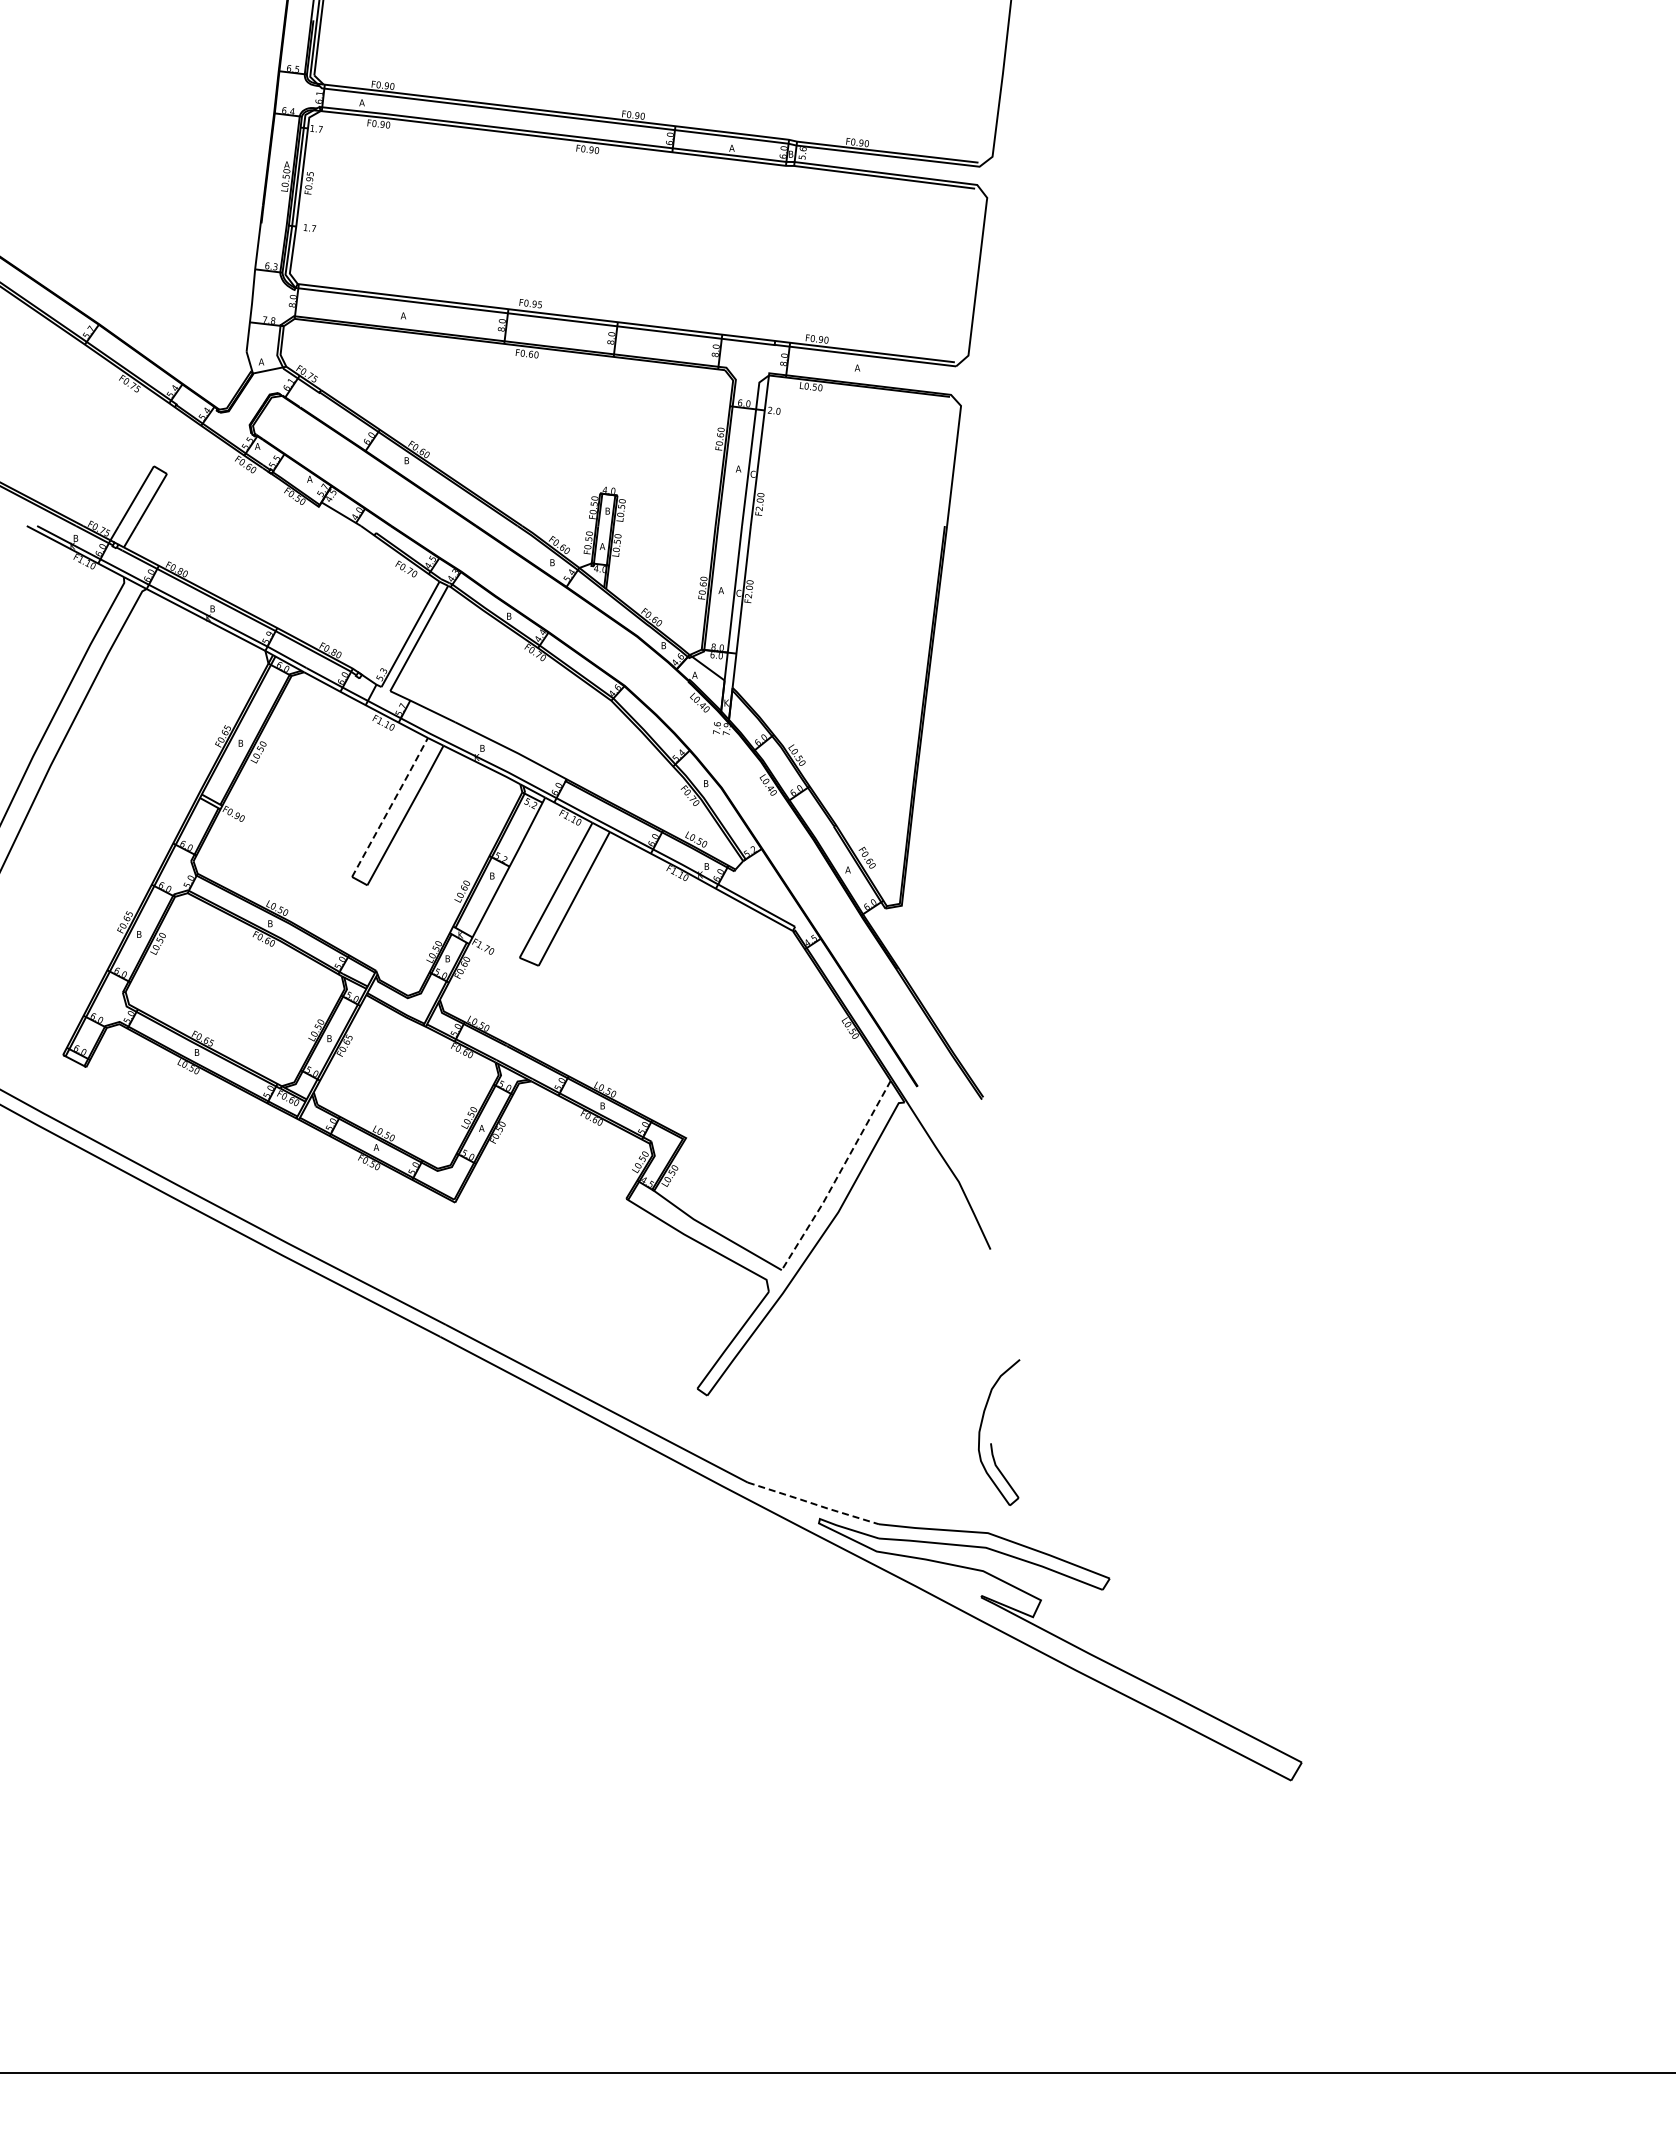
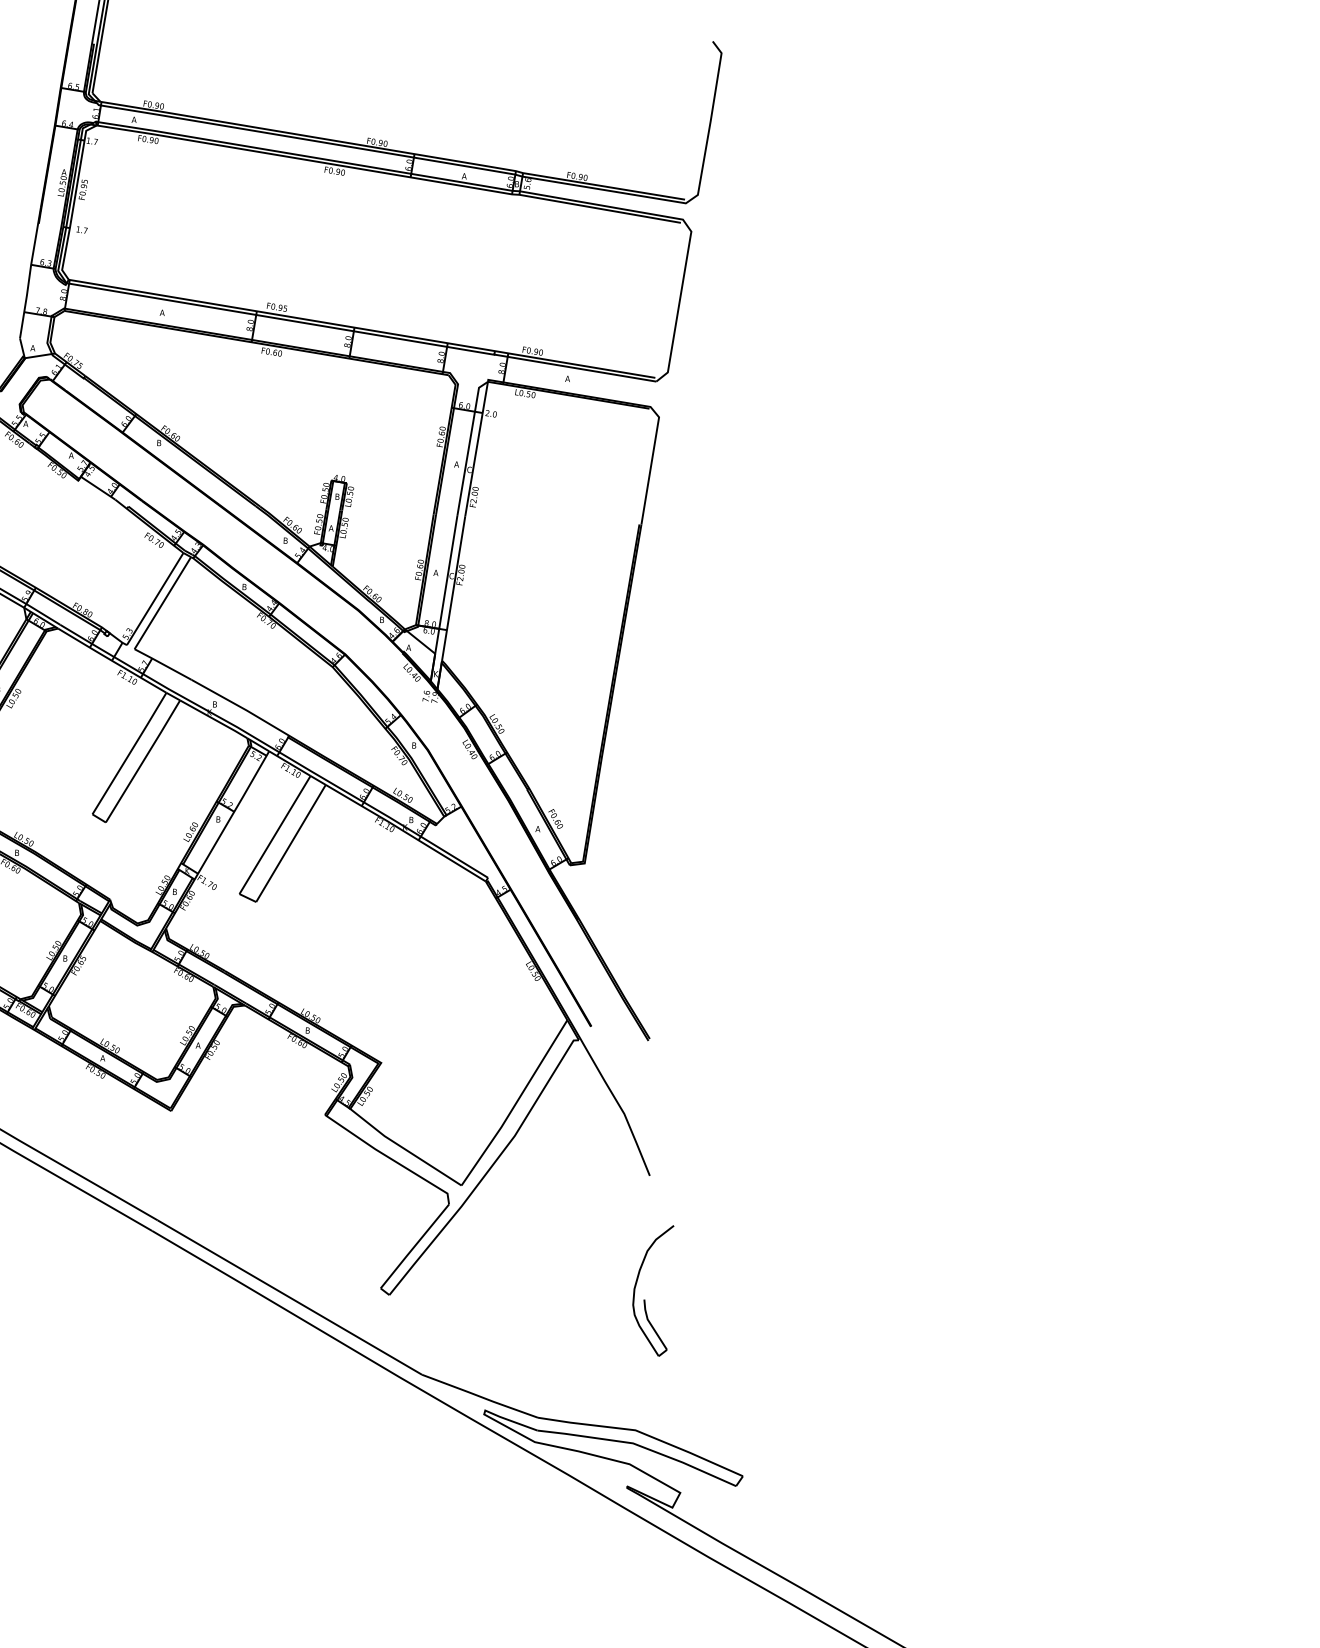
line: (390, 806) -> (129, 752), dashed -> solid
line: (837, 1177) -> (515, 1104), dashed -> solid
part: (991, 1443) -> (644, 1299), moved
line: (813, 1503) -> (480, 1396), dashed -> solid

